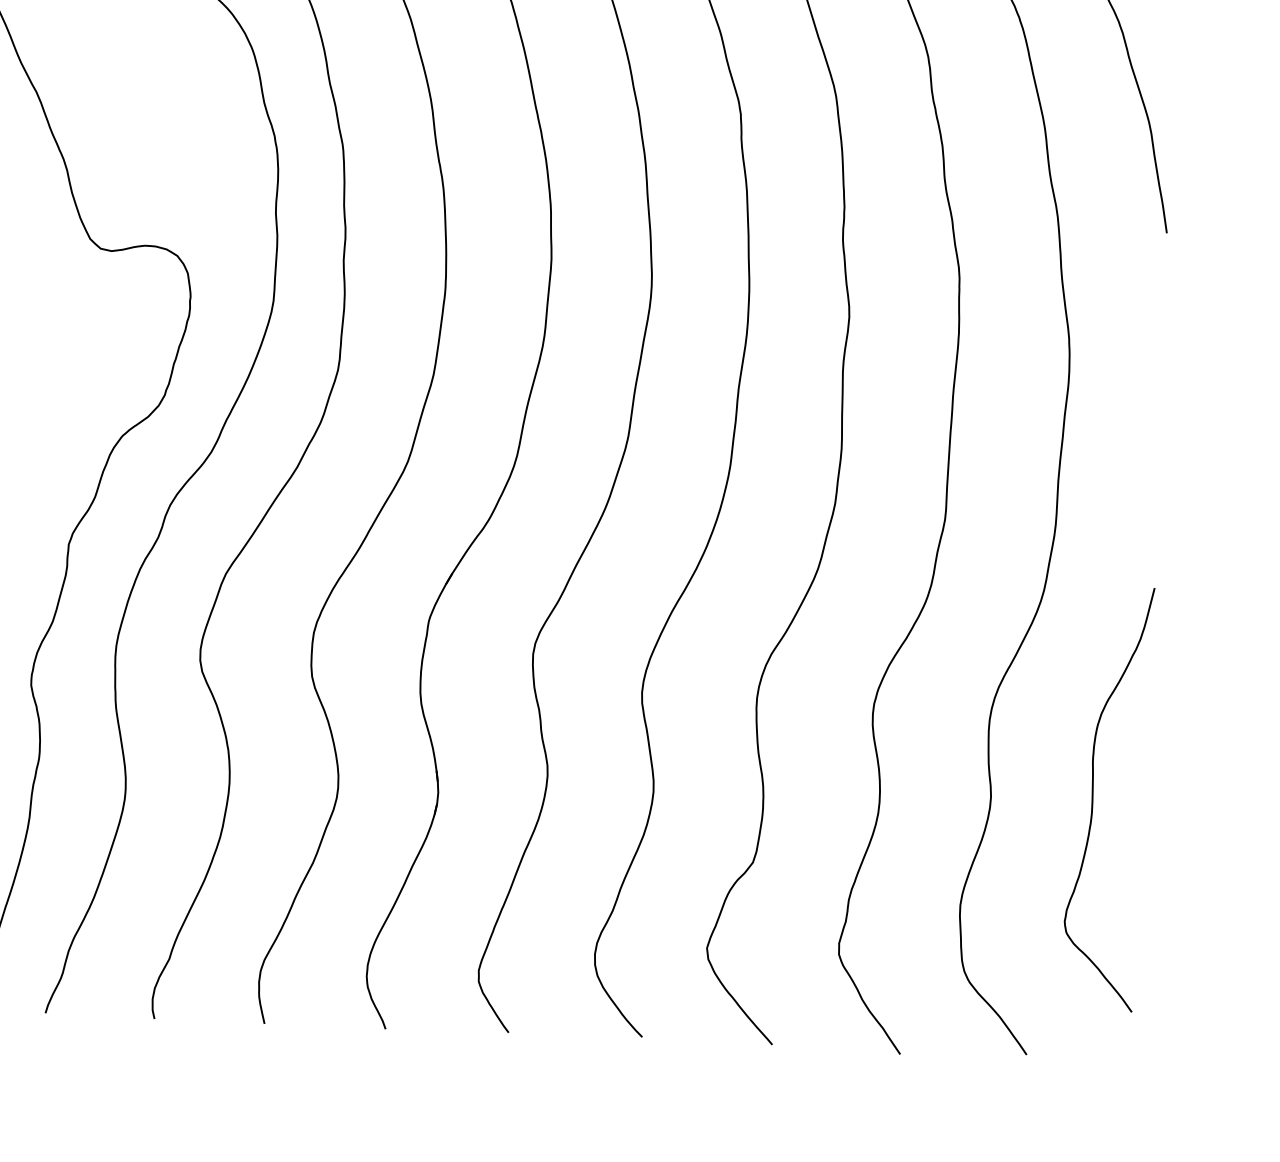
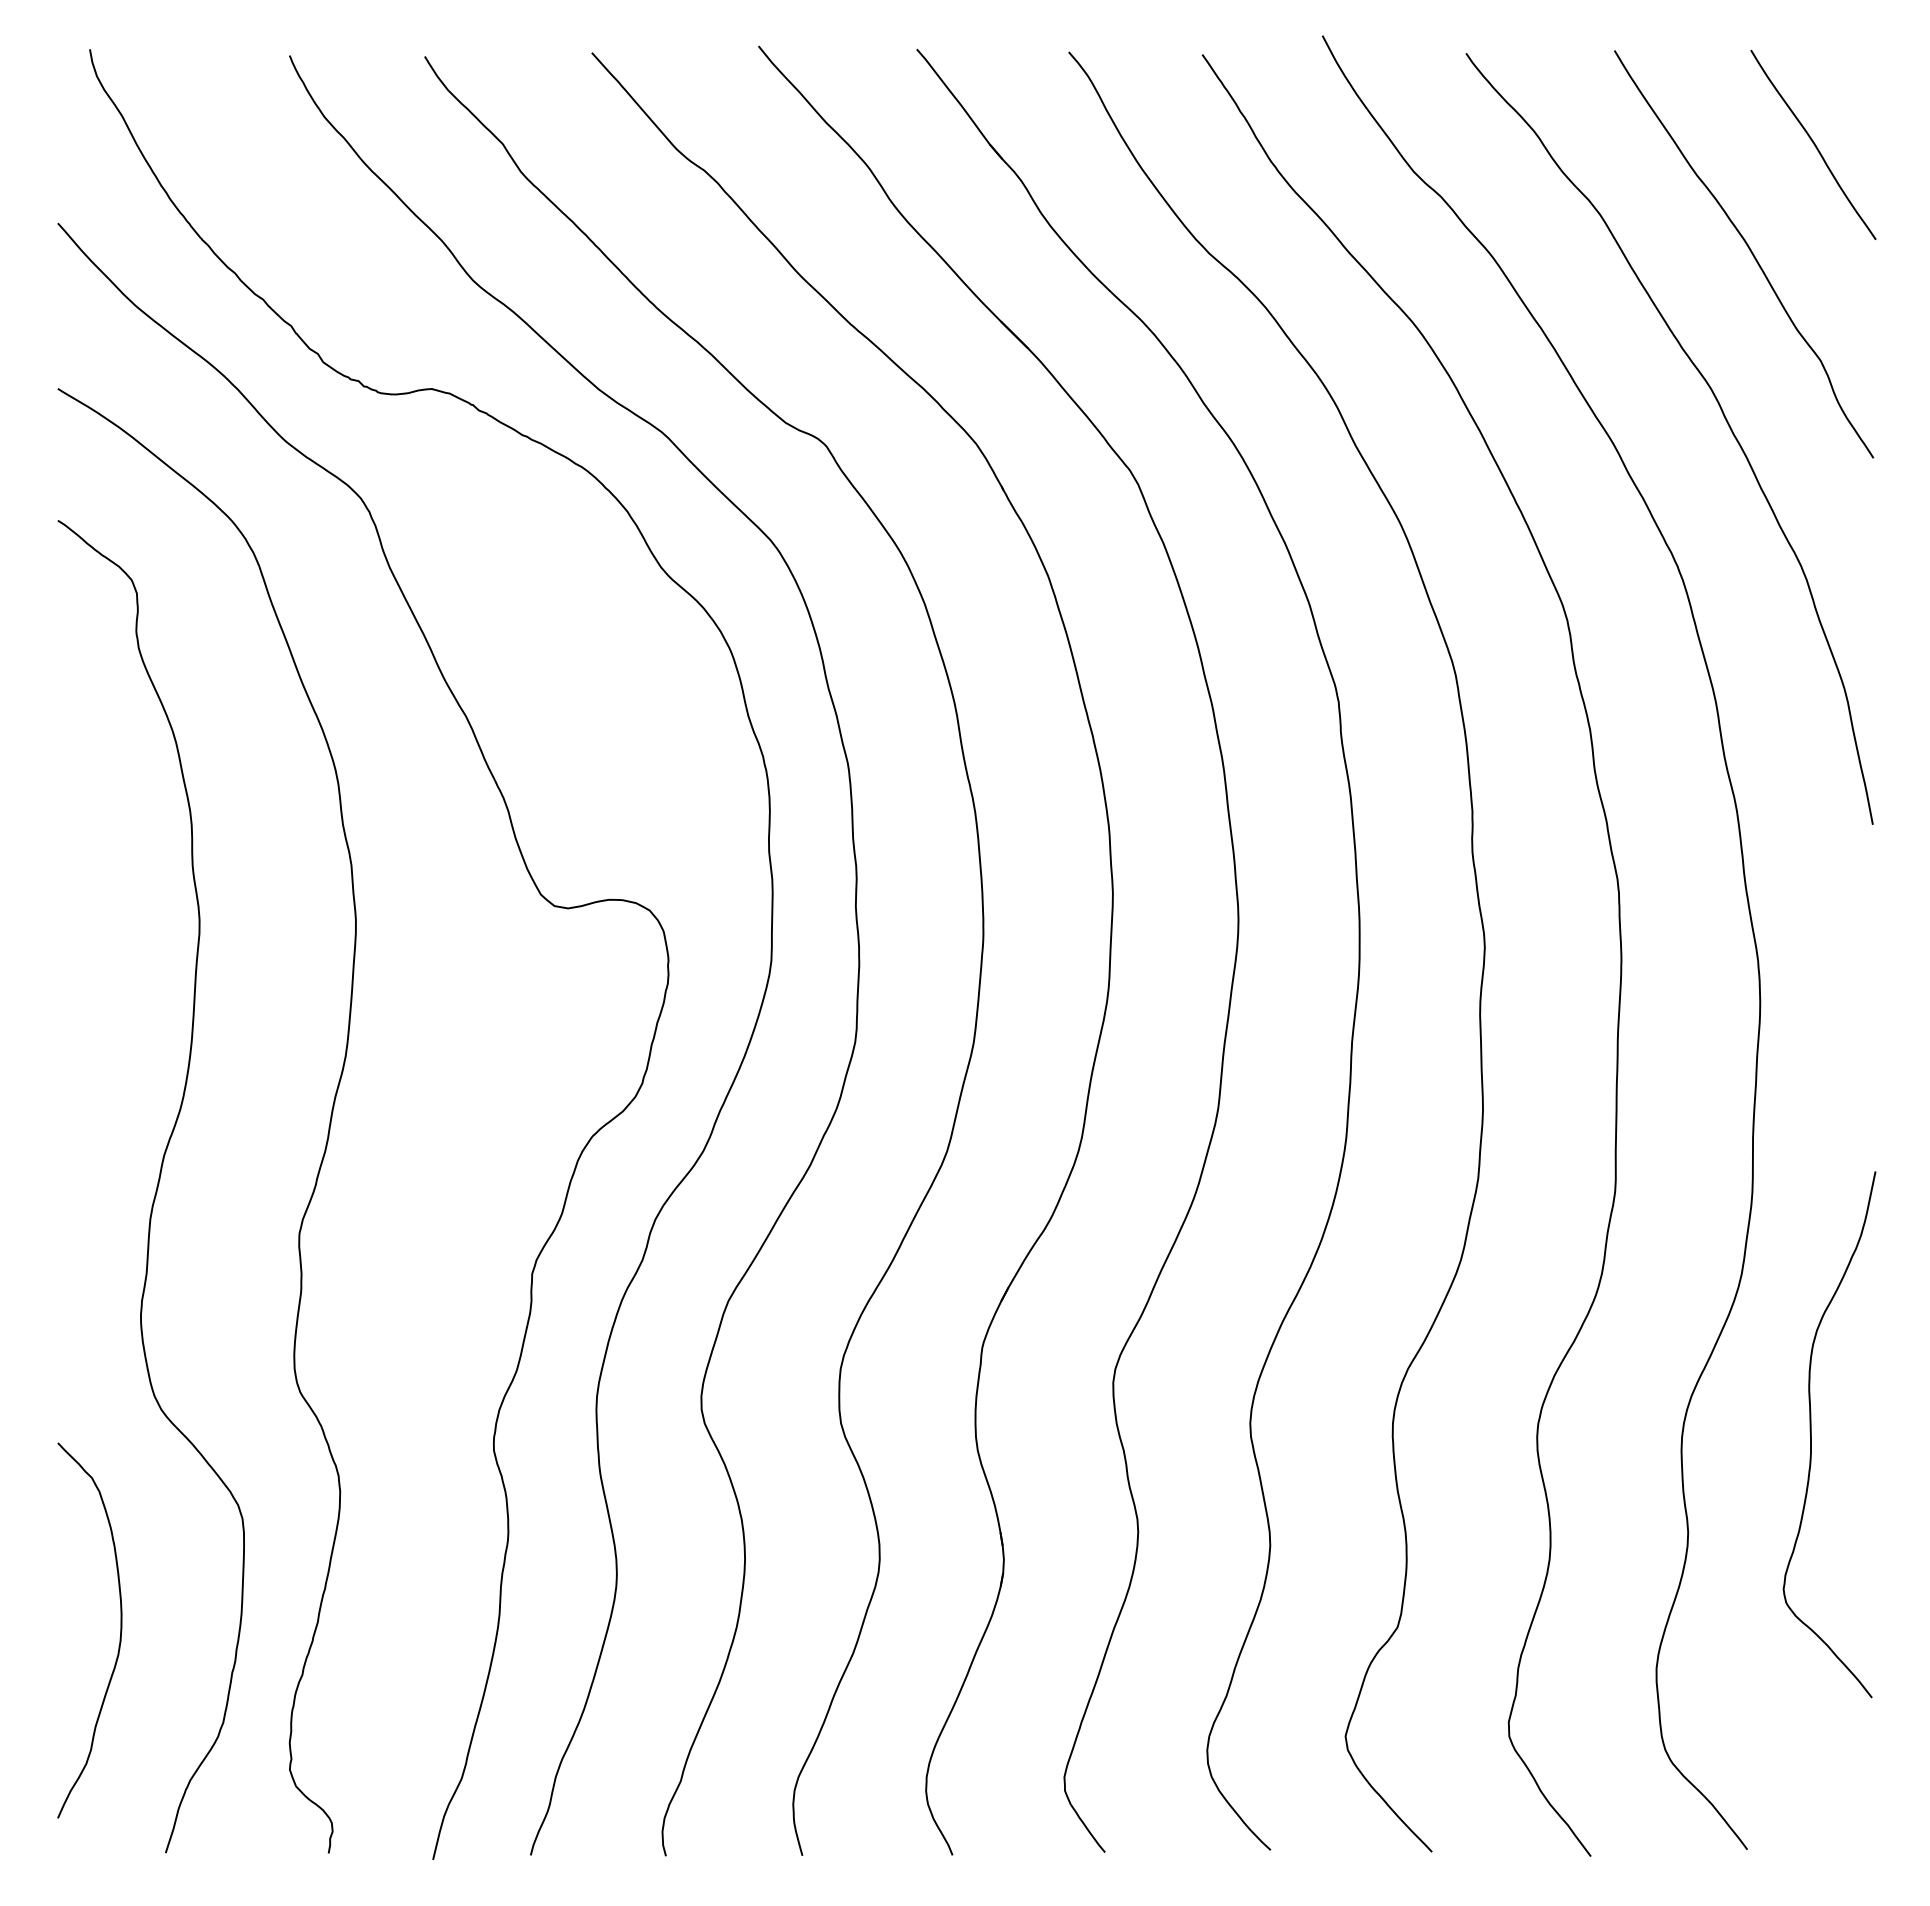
curve: (1093, 797) -> (1811, 1434), moved

